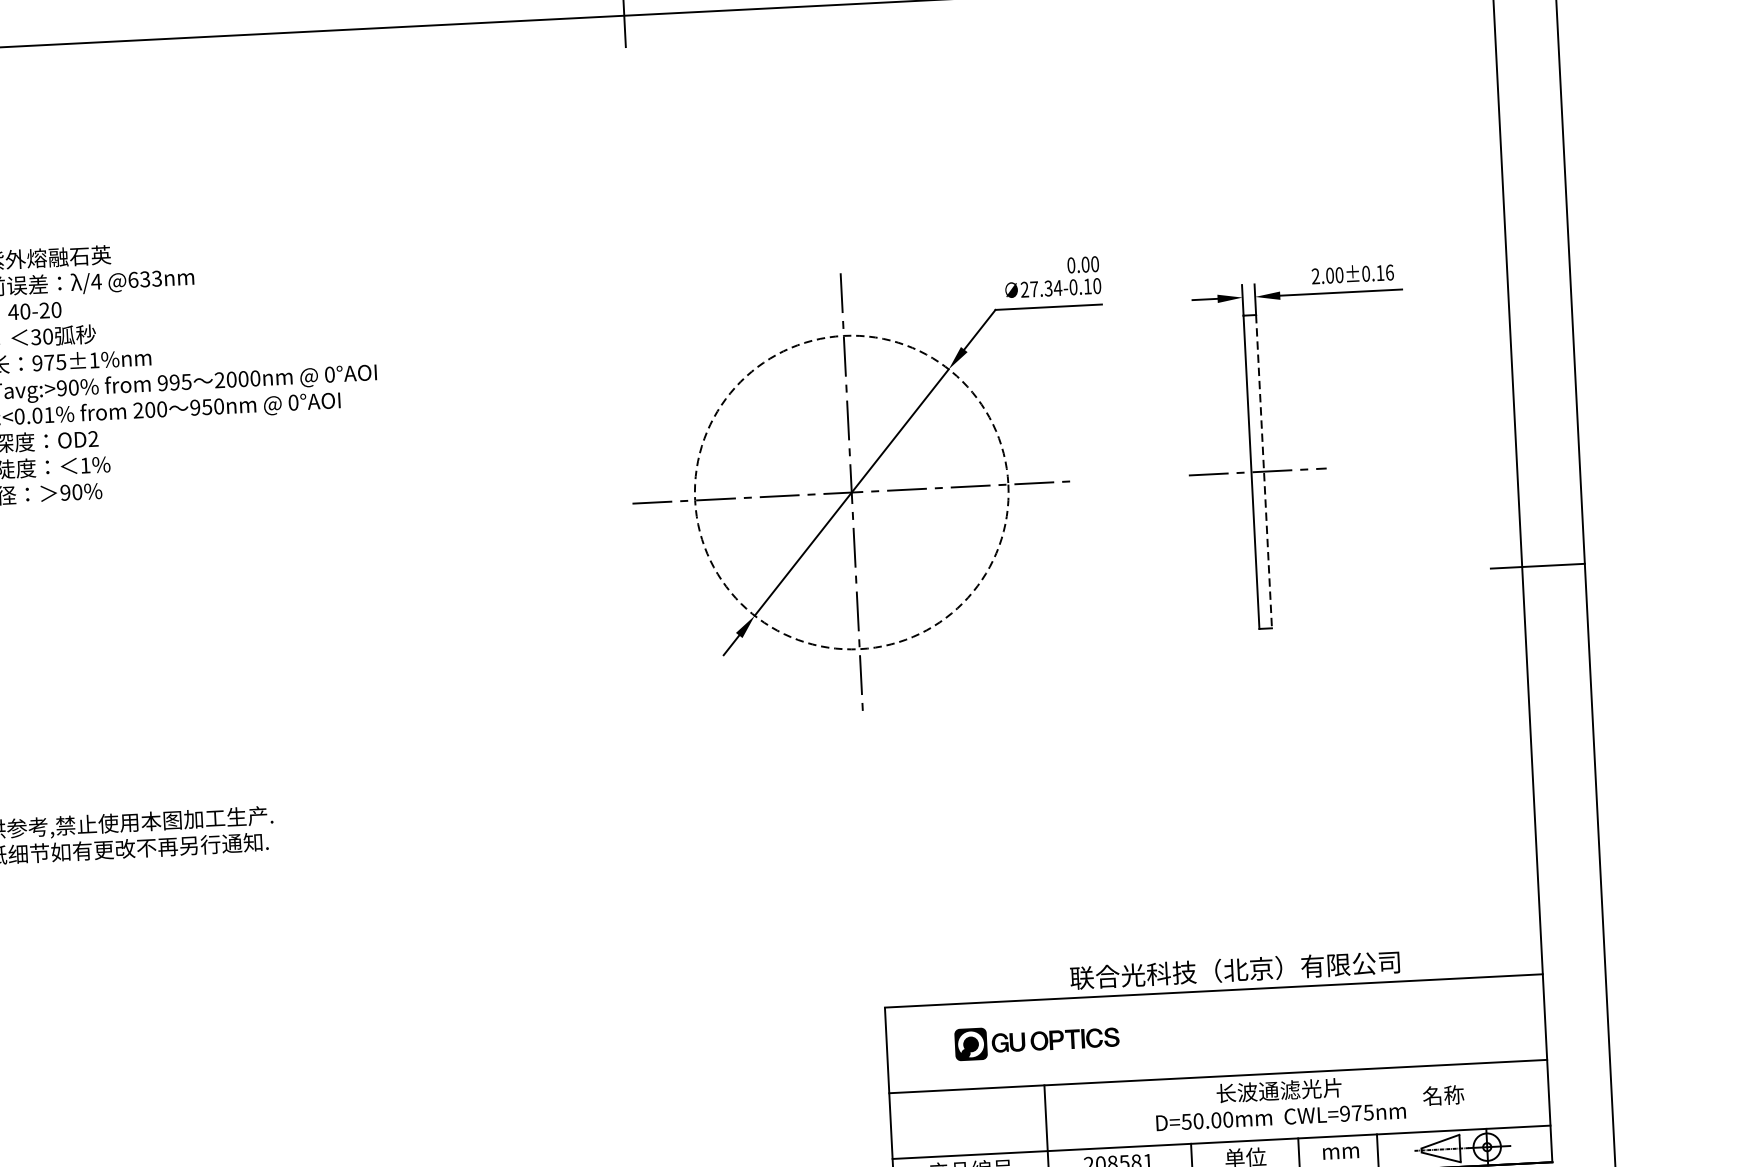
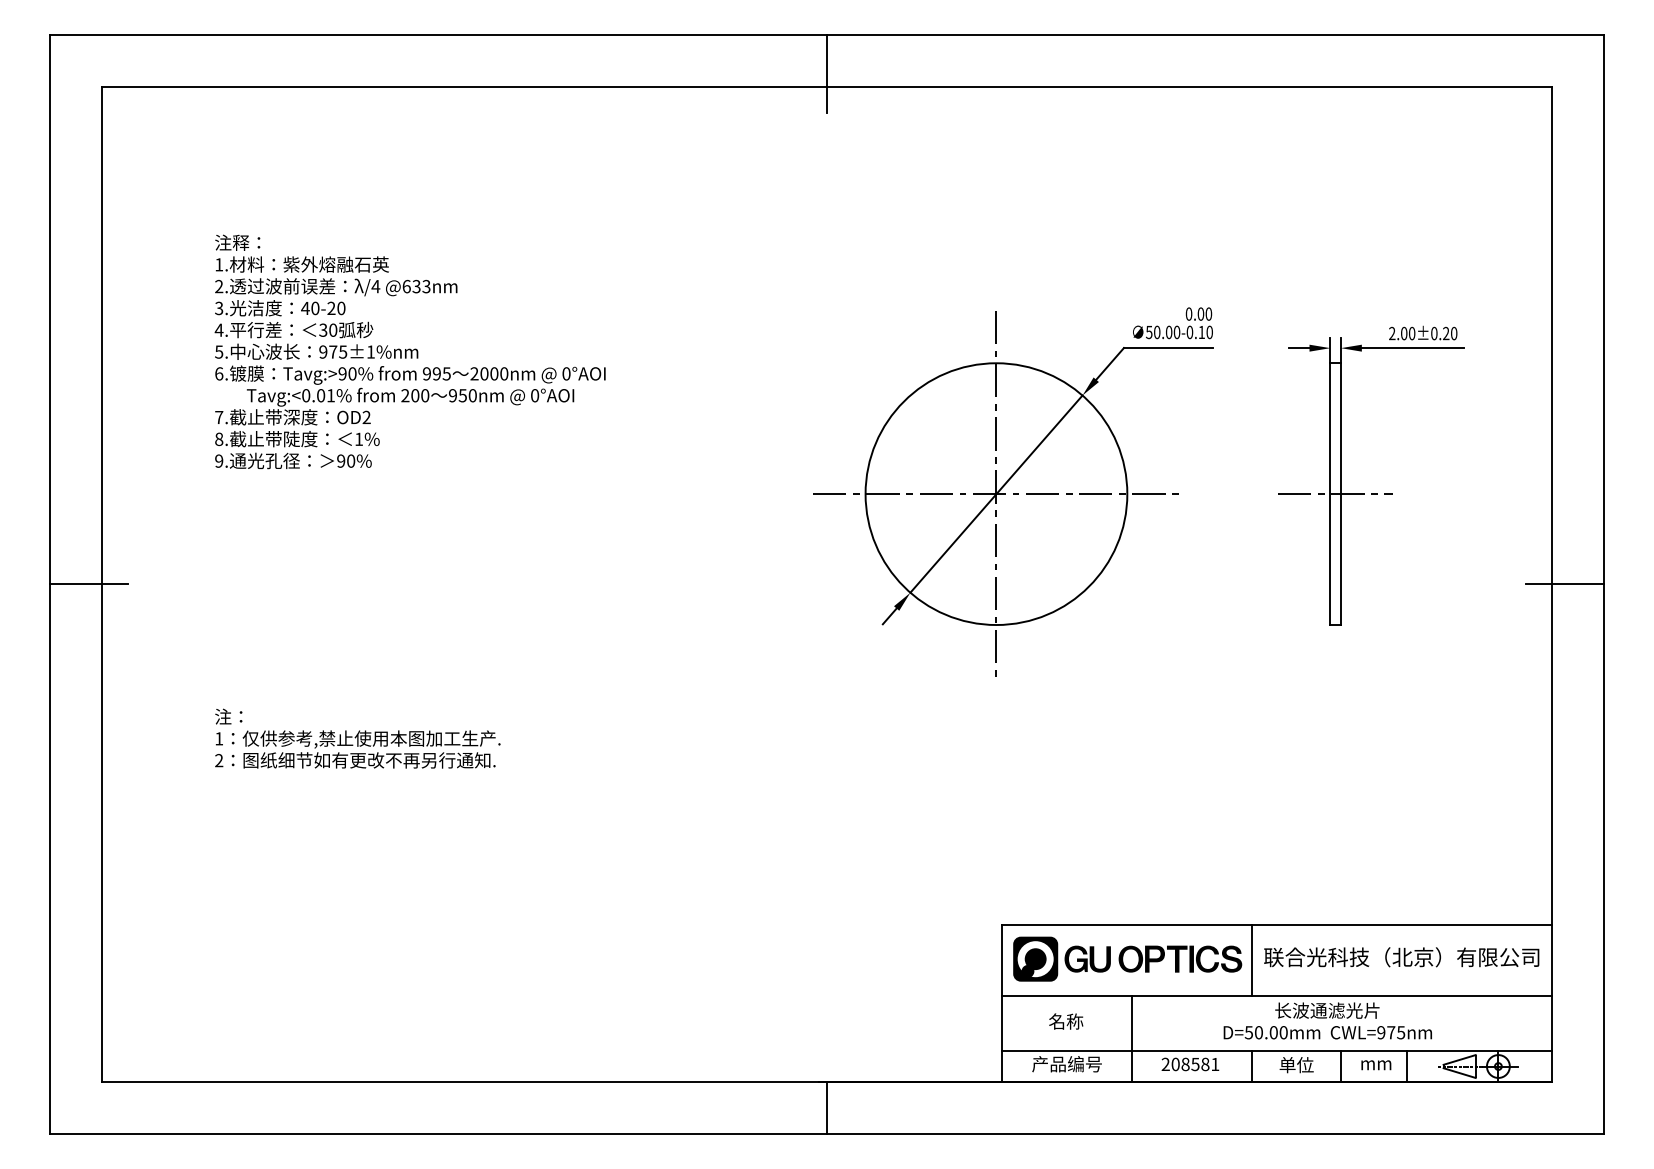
text: (1385, 272) -> (1450, 333), 2.00±0.16 -> 2.00±0.20
text: (1041, 288) -> (1163, 332), 27.34 -> 50.00
line: (1263, 472) -> (1340, 494), dashed -> solid
circle: (851, 492) -> (996, 494), dashed -> solid
text: (1234, 970) -> (1401, 957), moved
line: (1185, 1034) -> (1251, 959), added
part: (1036, 1040) -> (1127, 958), size x1.67
text: (1443, 1095) -> (1066, 1021), moved

